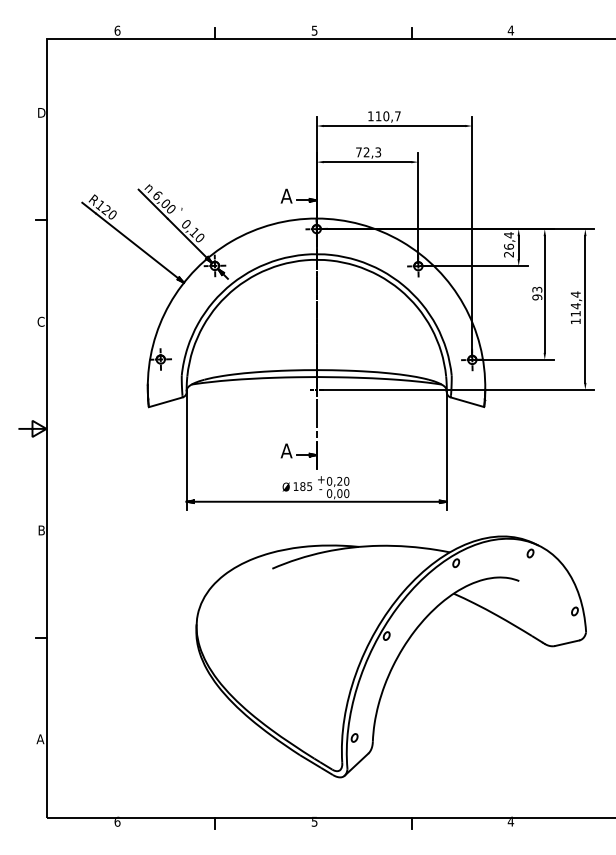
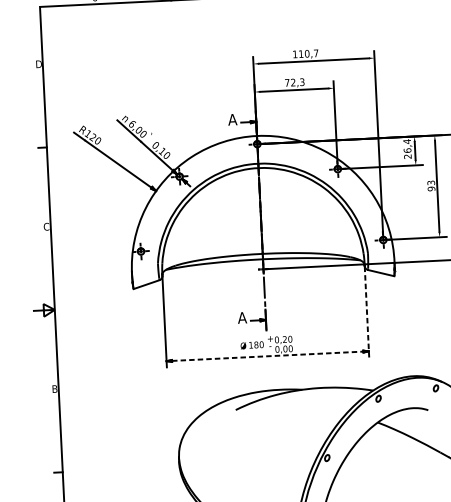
line: (446, 451) -> (366, 312), solid -> dashed
text: (309, 486) -> (261, 344), 185 -> 180
line: (317, 501) -> (268, 356), solid -> dashed

